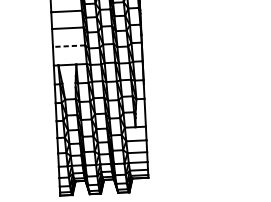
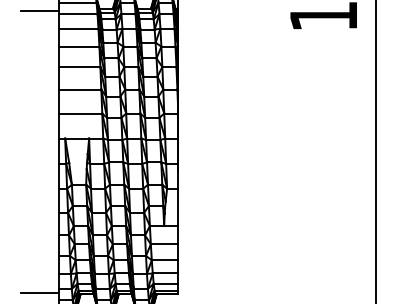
line: (68, 46) -> (80, 113), dashed -> solid
line: (45, 181) -> (40, 292), added

